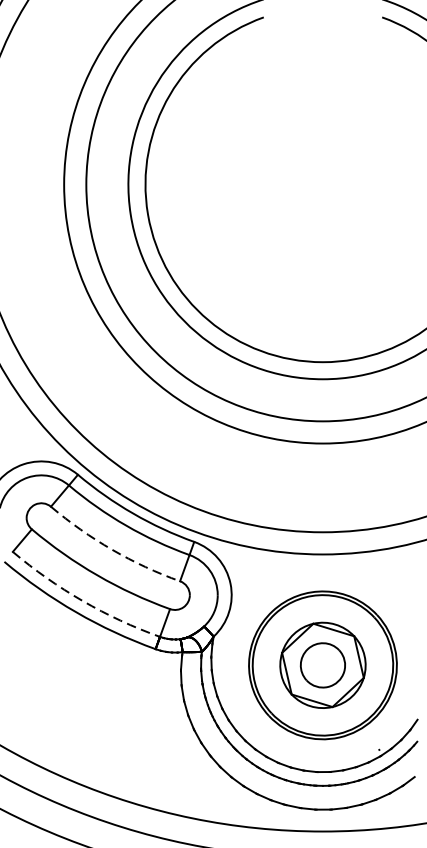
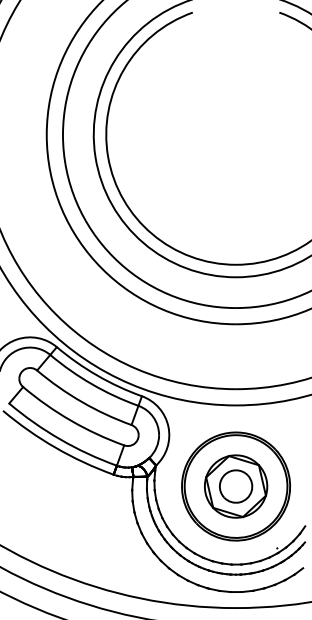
arc: (111, 549) -> (81, 401), dashed -> solid
arc: (82, 601) -> (60, 439), dashed -> solid

